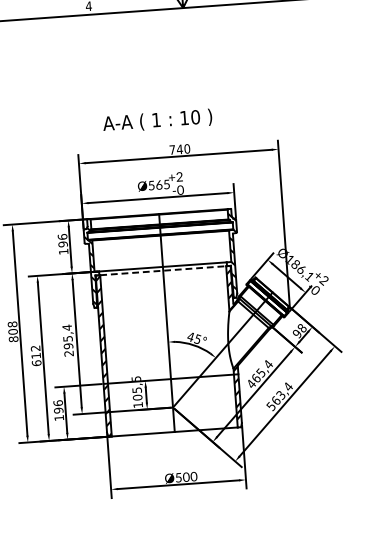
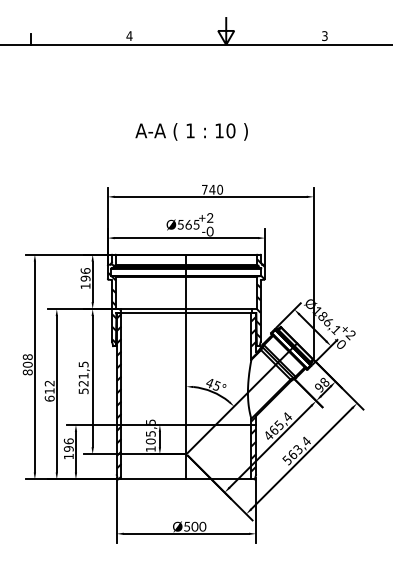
text: (157, 120) -> (191, 131), moved
line: (163, 271) -> (186, 313), dashed -> solid
text: (67, 340) -> (83, 377), 295,4 -> 521,5

